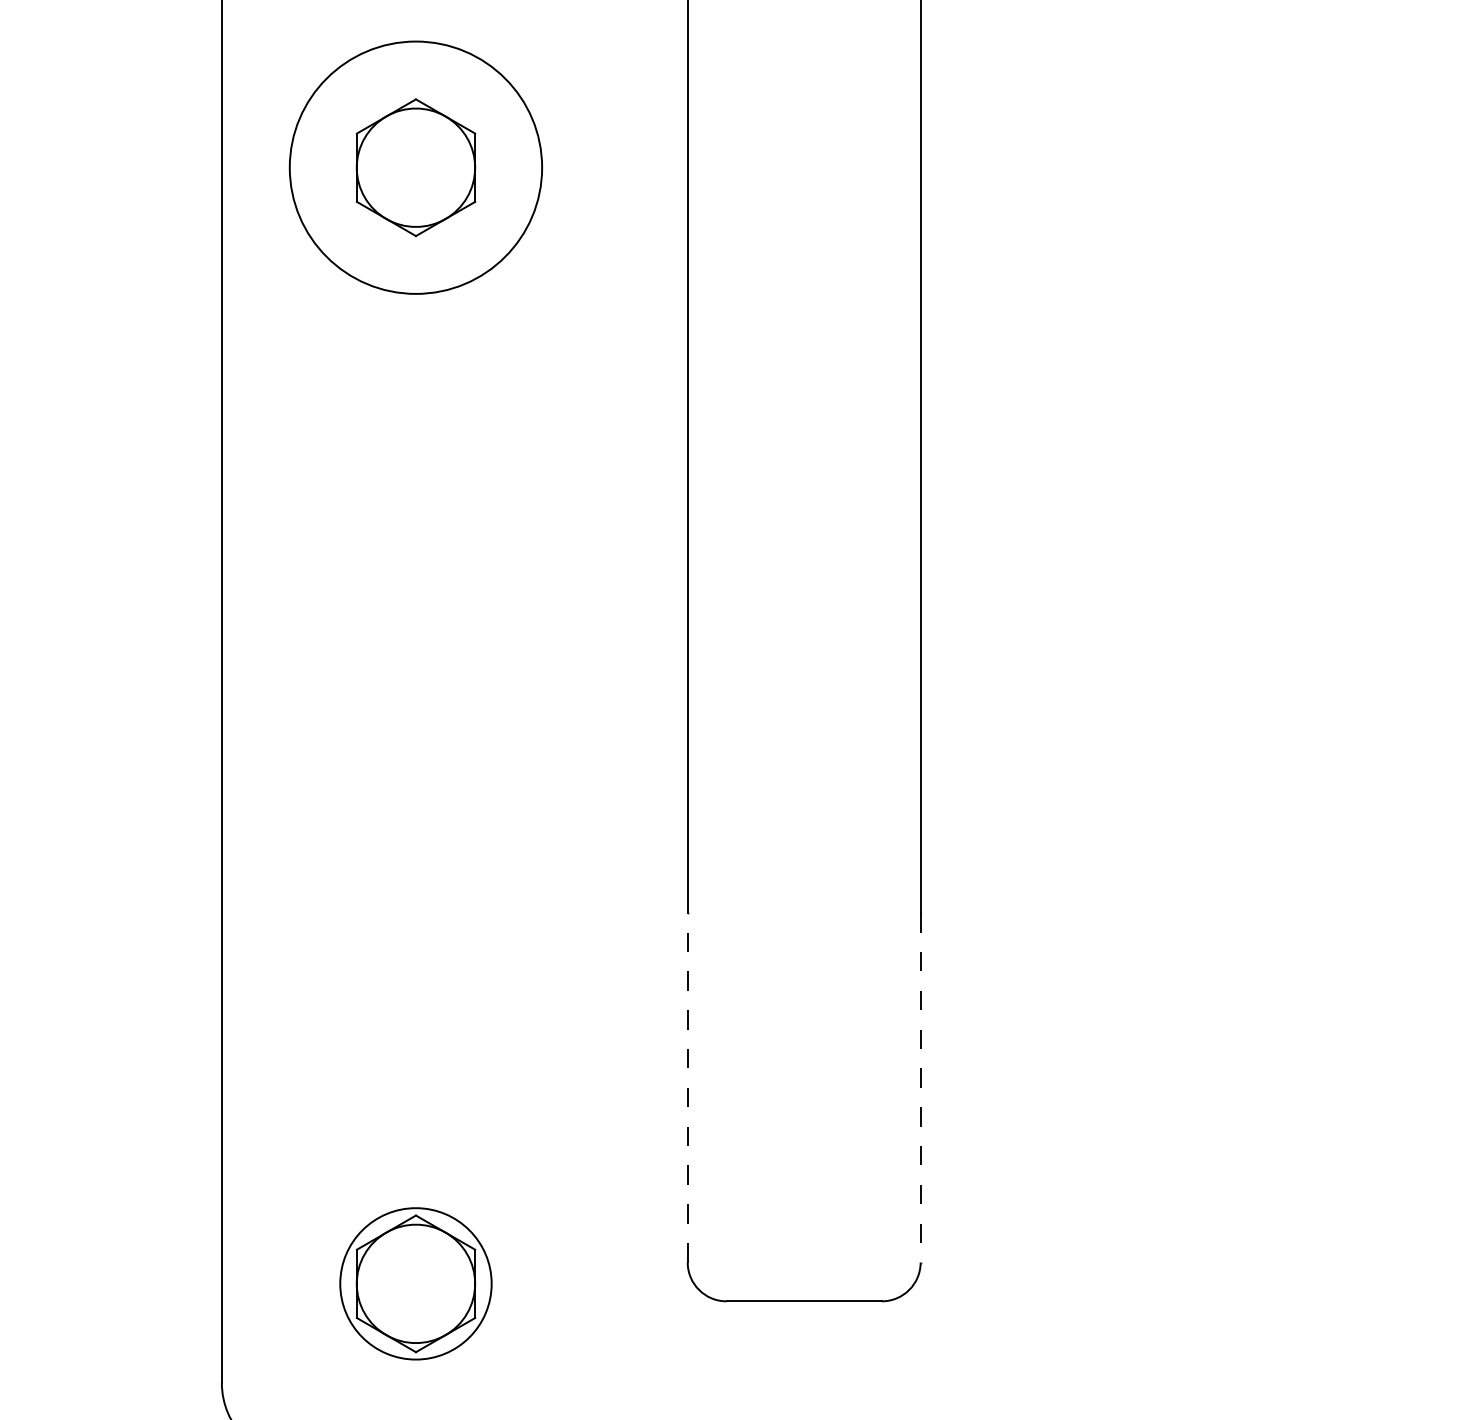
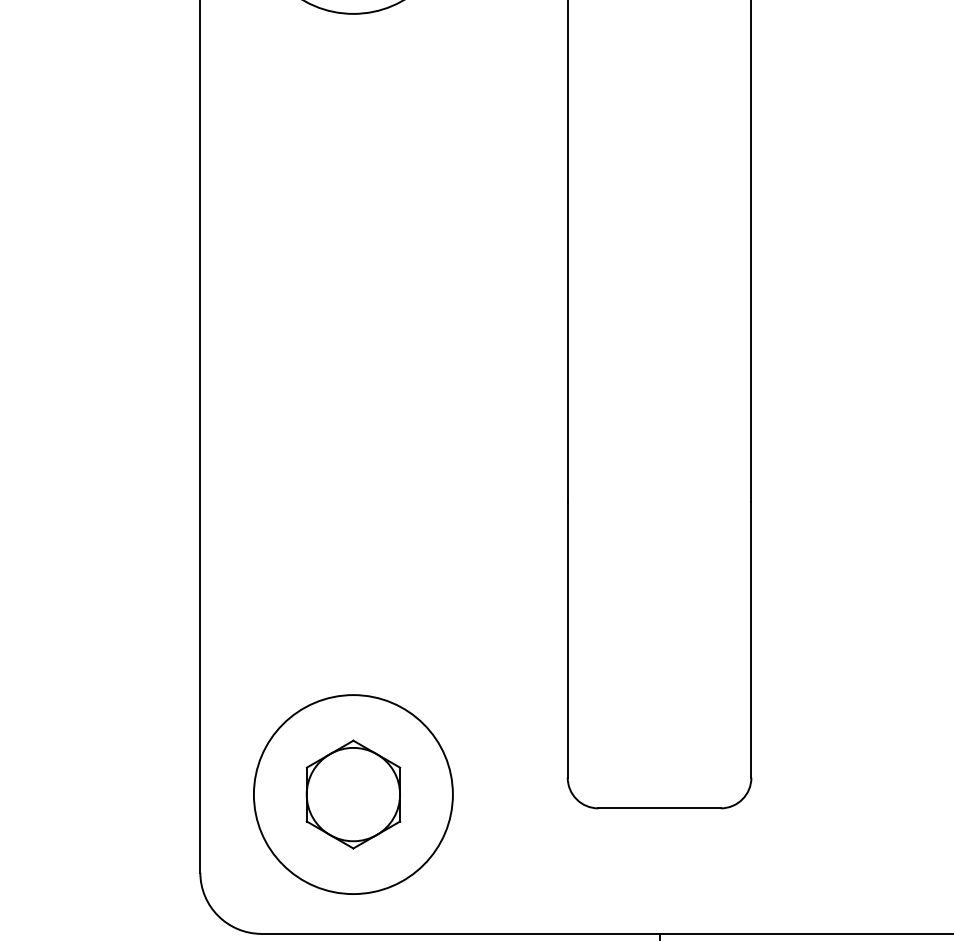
line: (687, 1087) -> (567, 639), dashed -> solid
line: (920, 1087) -> (751, 639), dashed -> solid
circle: (415, 1283) -> (353, 794), size x1.67

